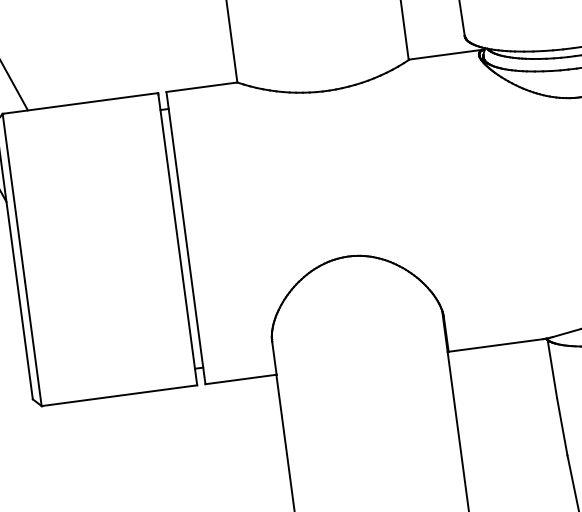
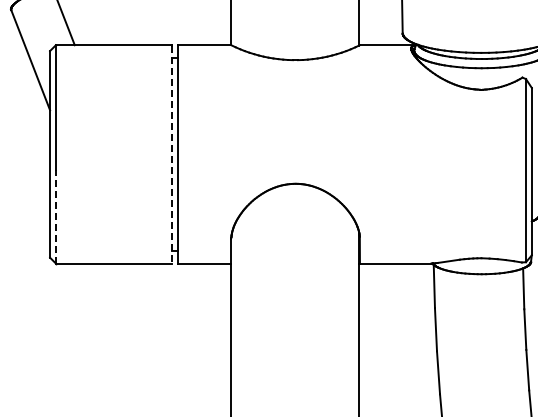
line: (178, 240) -> (172, 155), solid -> dashed
line: (32, 344) -> (55, 217), solid -> dashed

